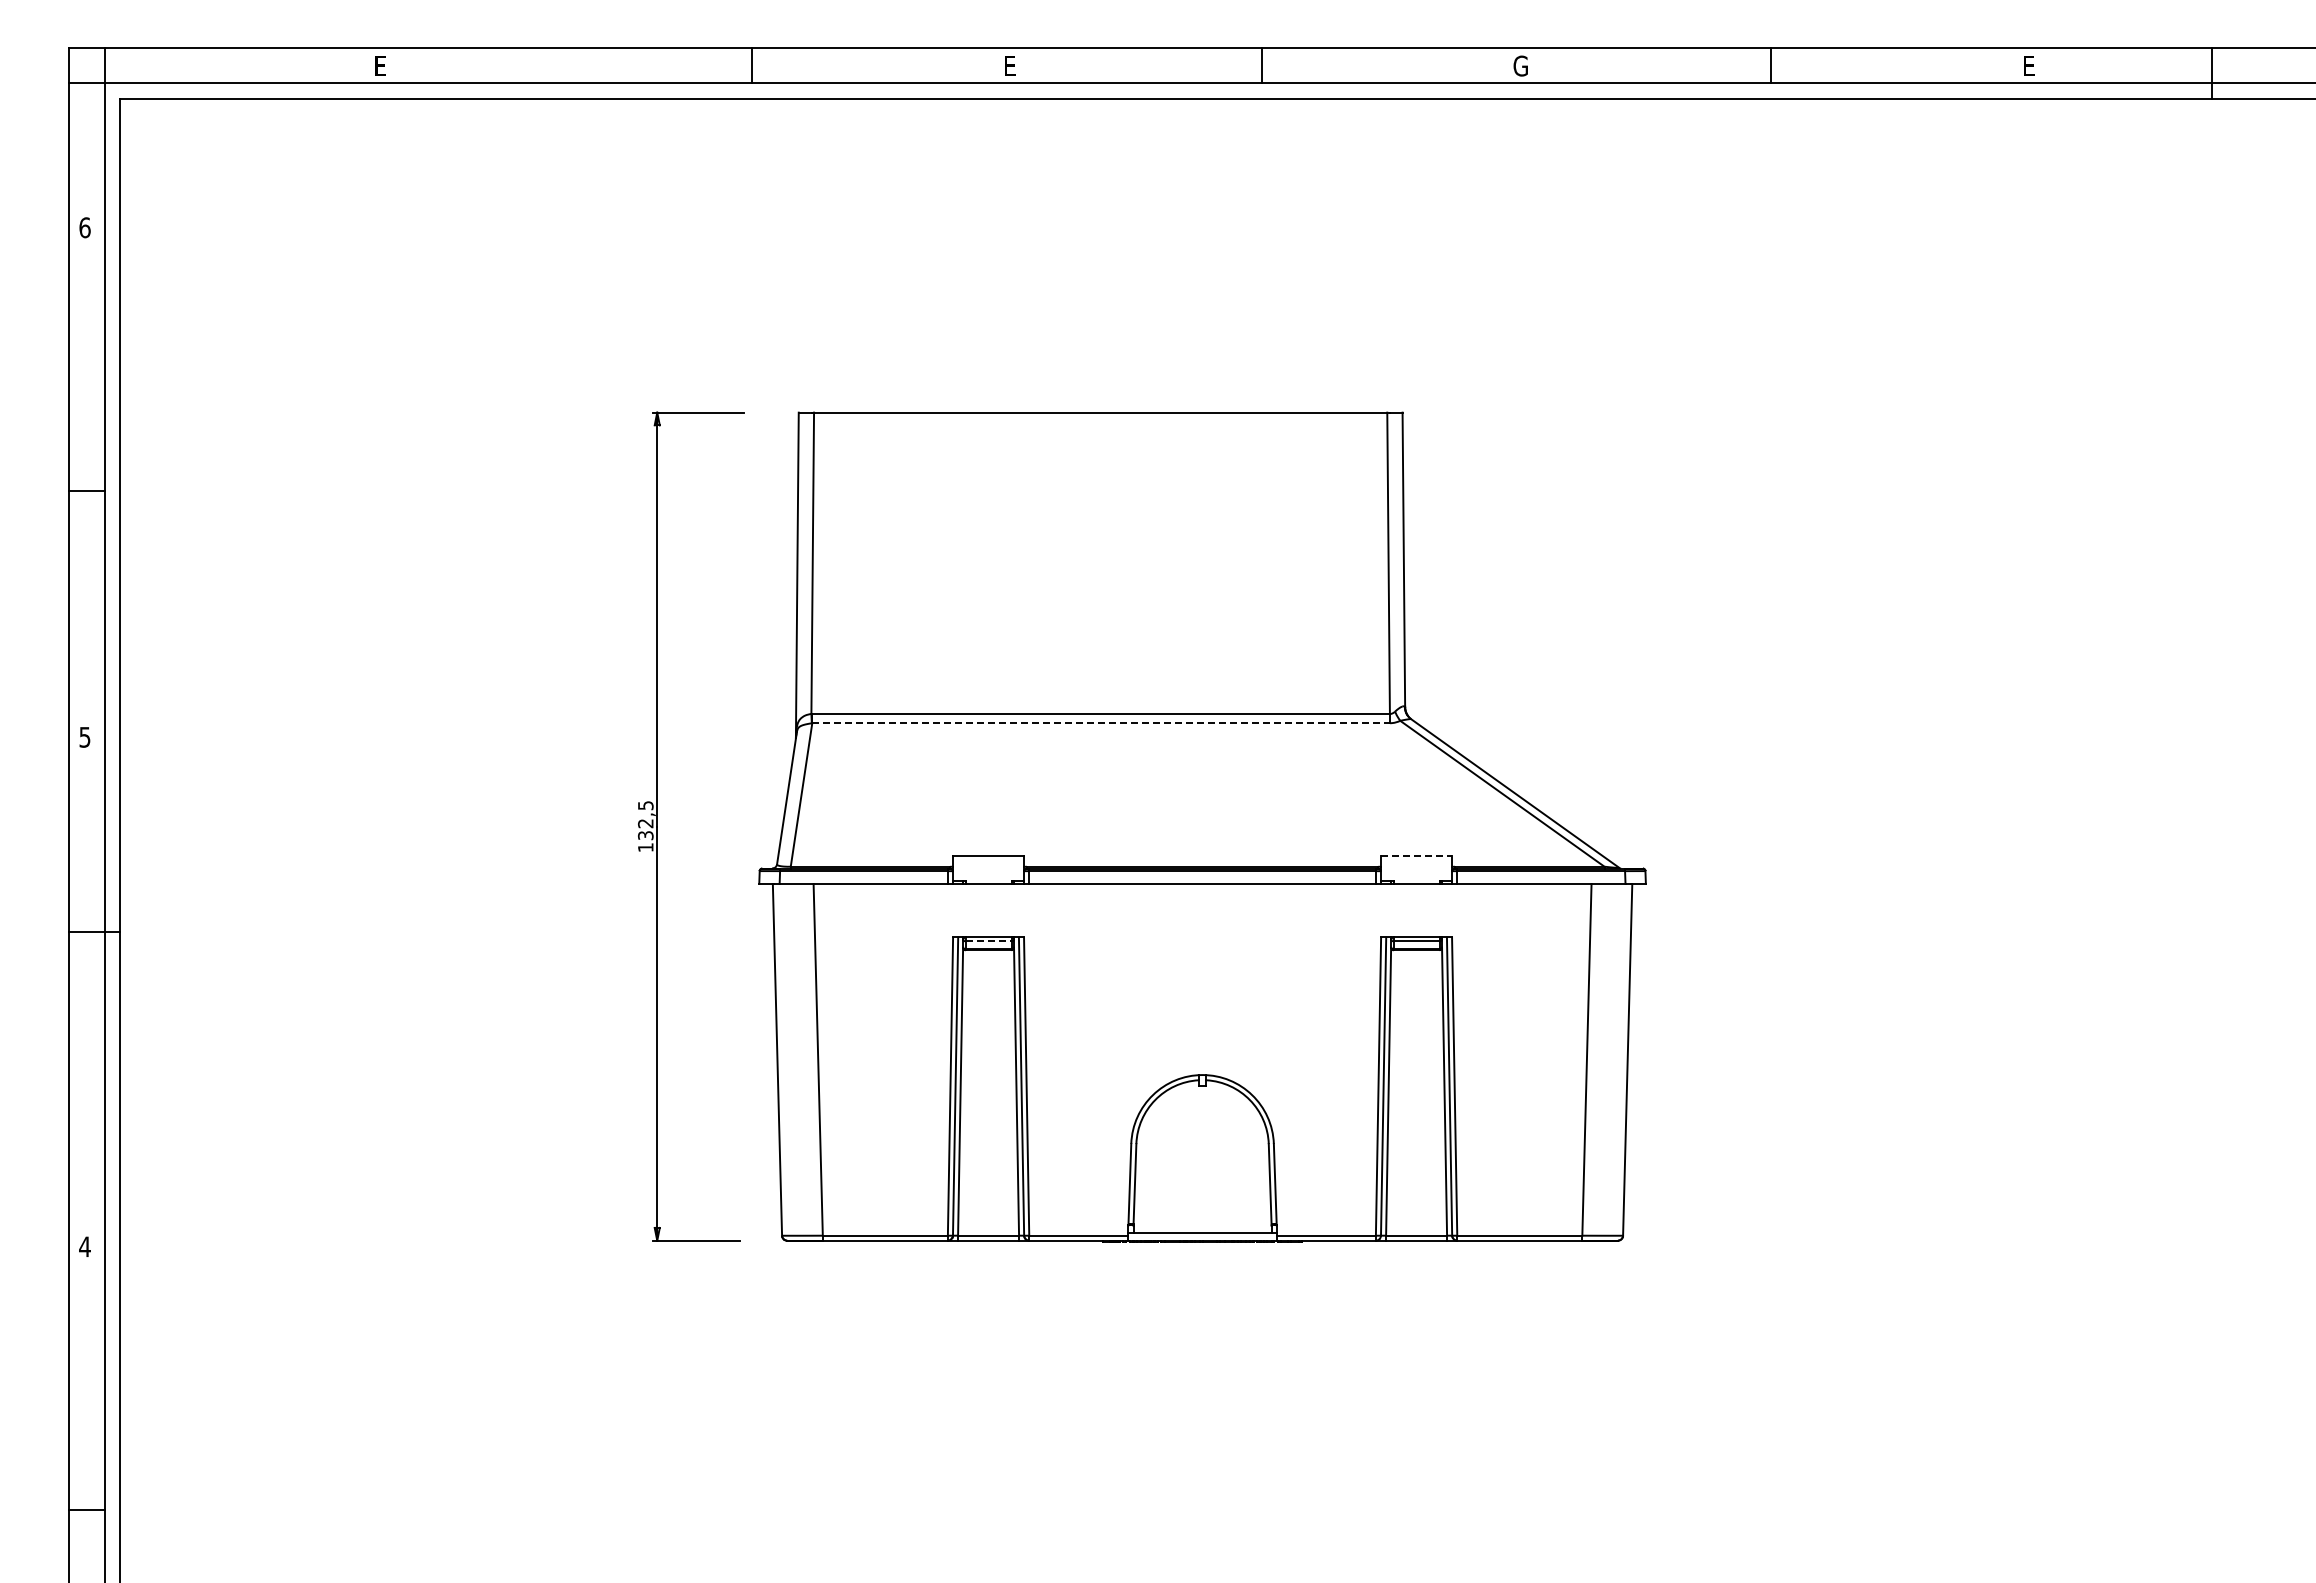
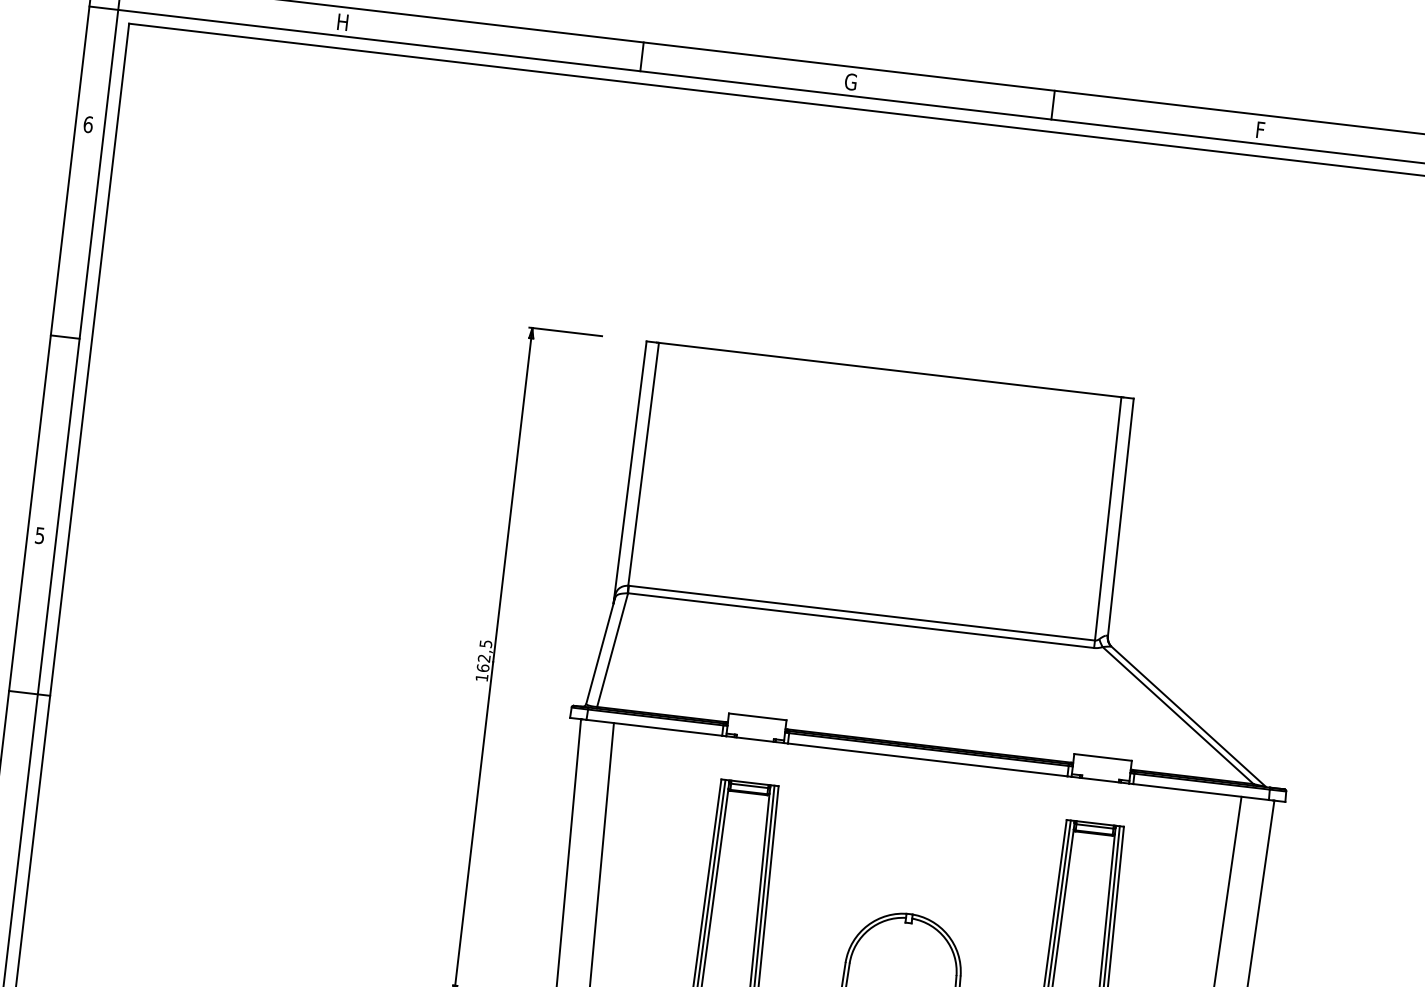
text: (382, 65) -> (343, 21), E -> H
text: (1011, 65) -> (851, 81), E -> G
text: (1520, 65) -> (1261, 129), G -> F
line: (1101, 723) -> (861, 620), dashed -> solid
text: (645, 835) -> (482, 668), 132,5 -> 162,5
line: (1416, 855) -> (1103, 757), dashed -> solid
line: (988, 941) -> (749, 786), dashed -> solid

